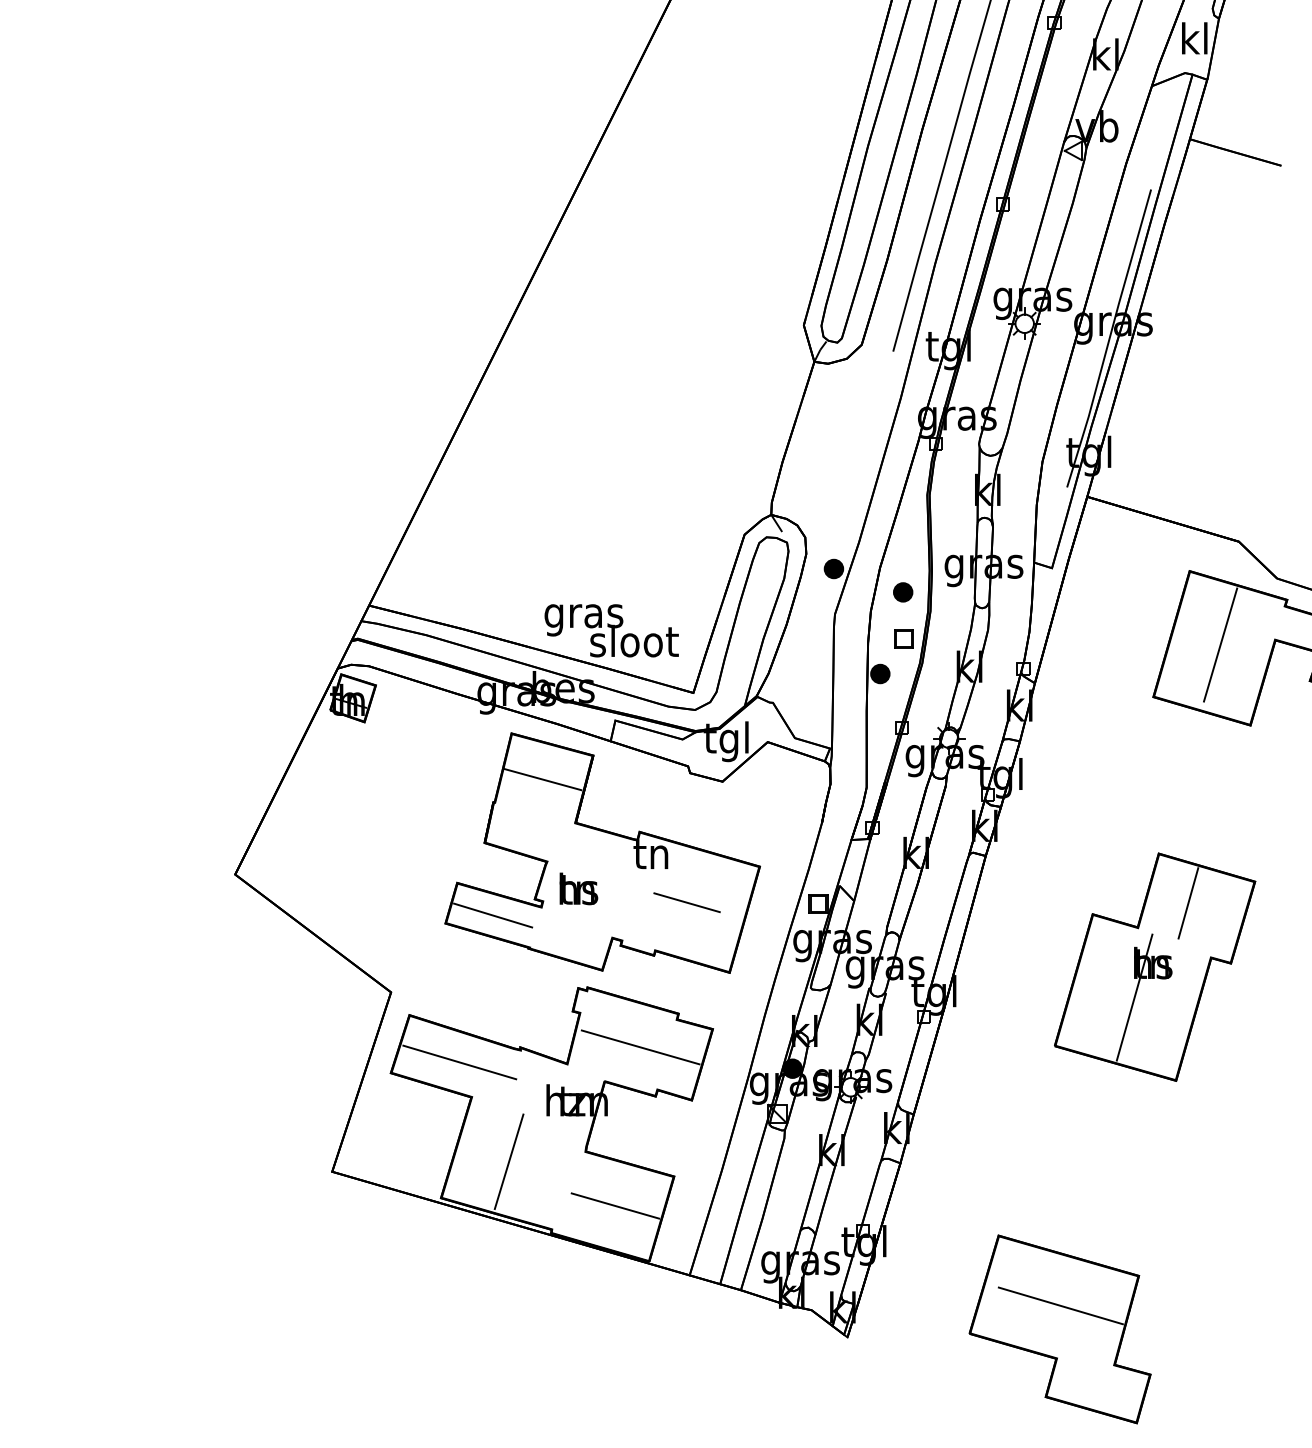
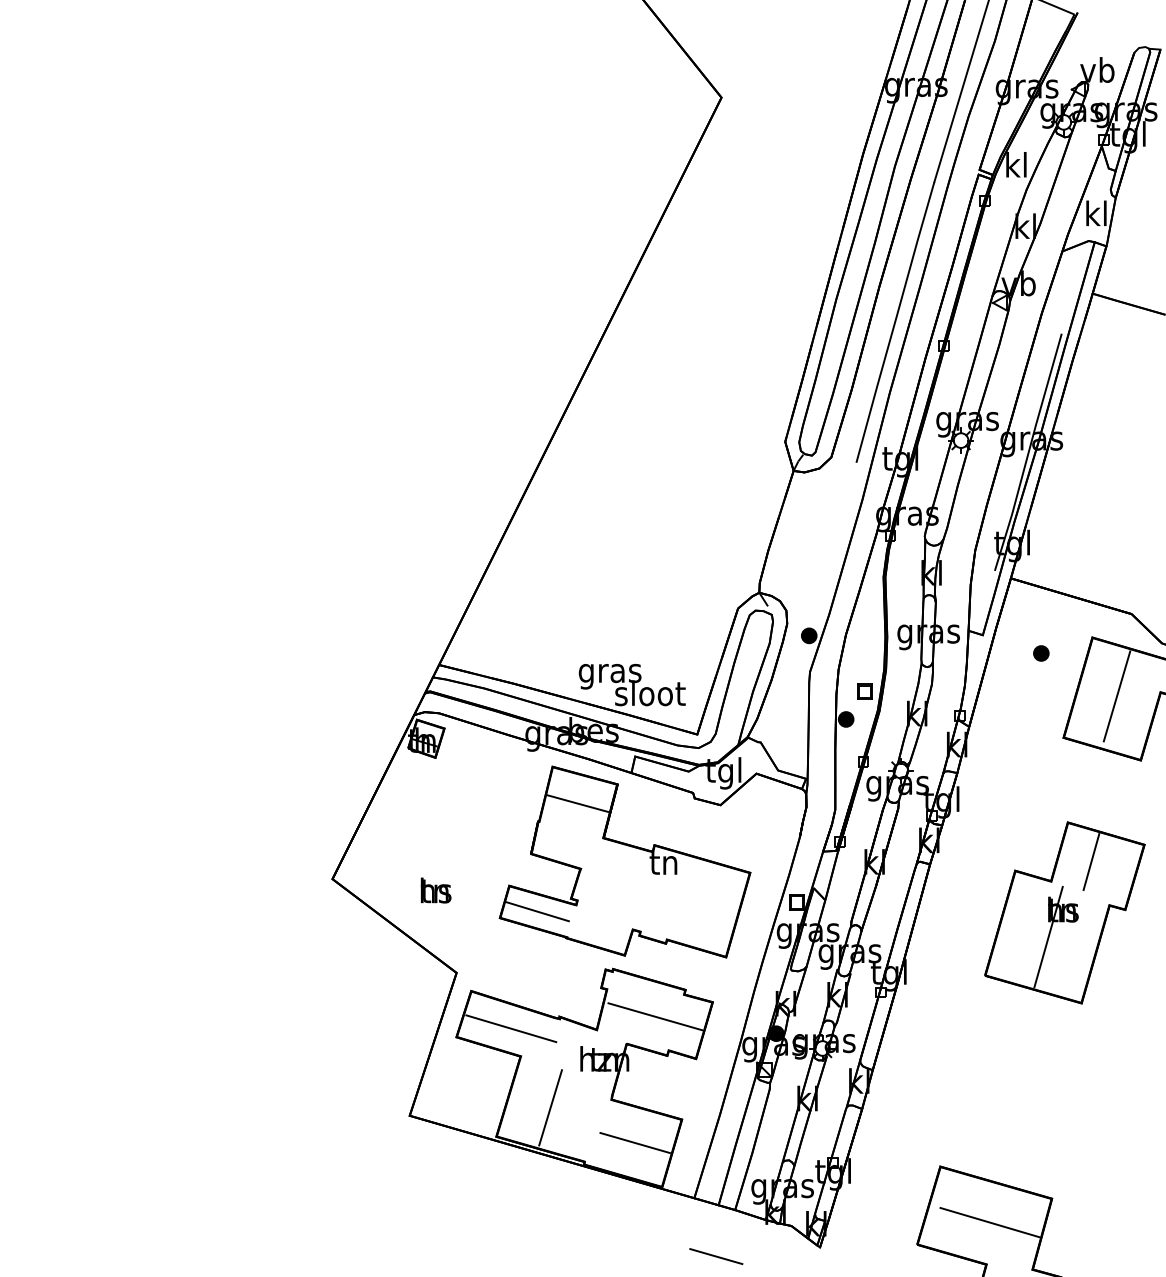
part: (903, 592) -> (1041, 653), moved
text: (578, 888) -> (435, 890), moved
line: (687, 902) -> (716, 1256), moved
part: (1154, 966) -> (1064, 912), moved

